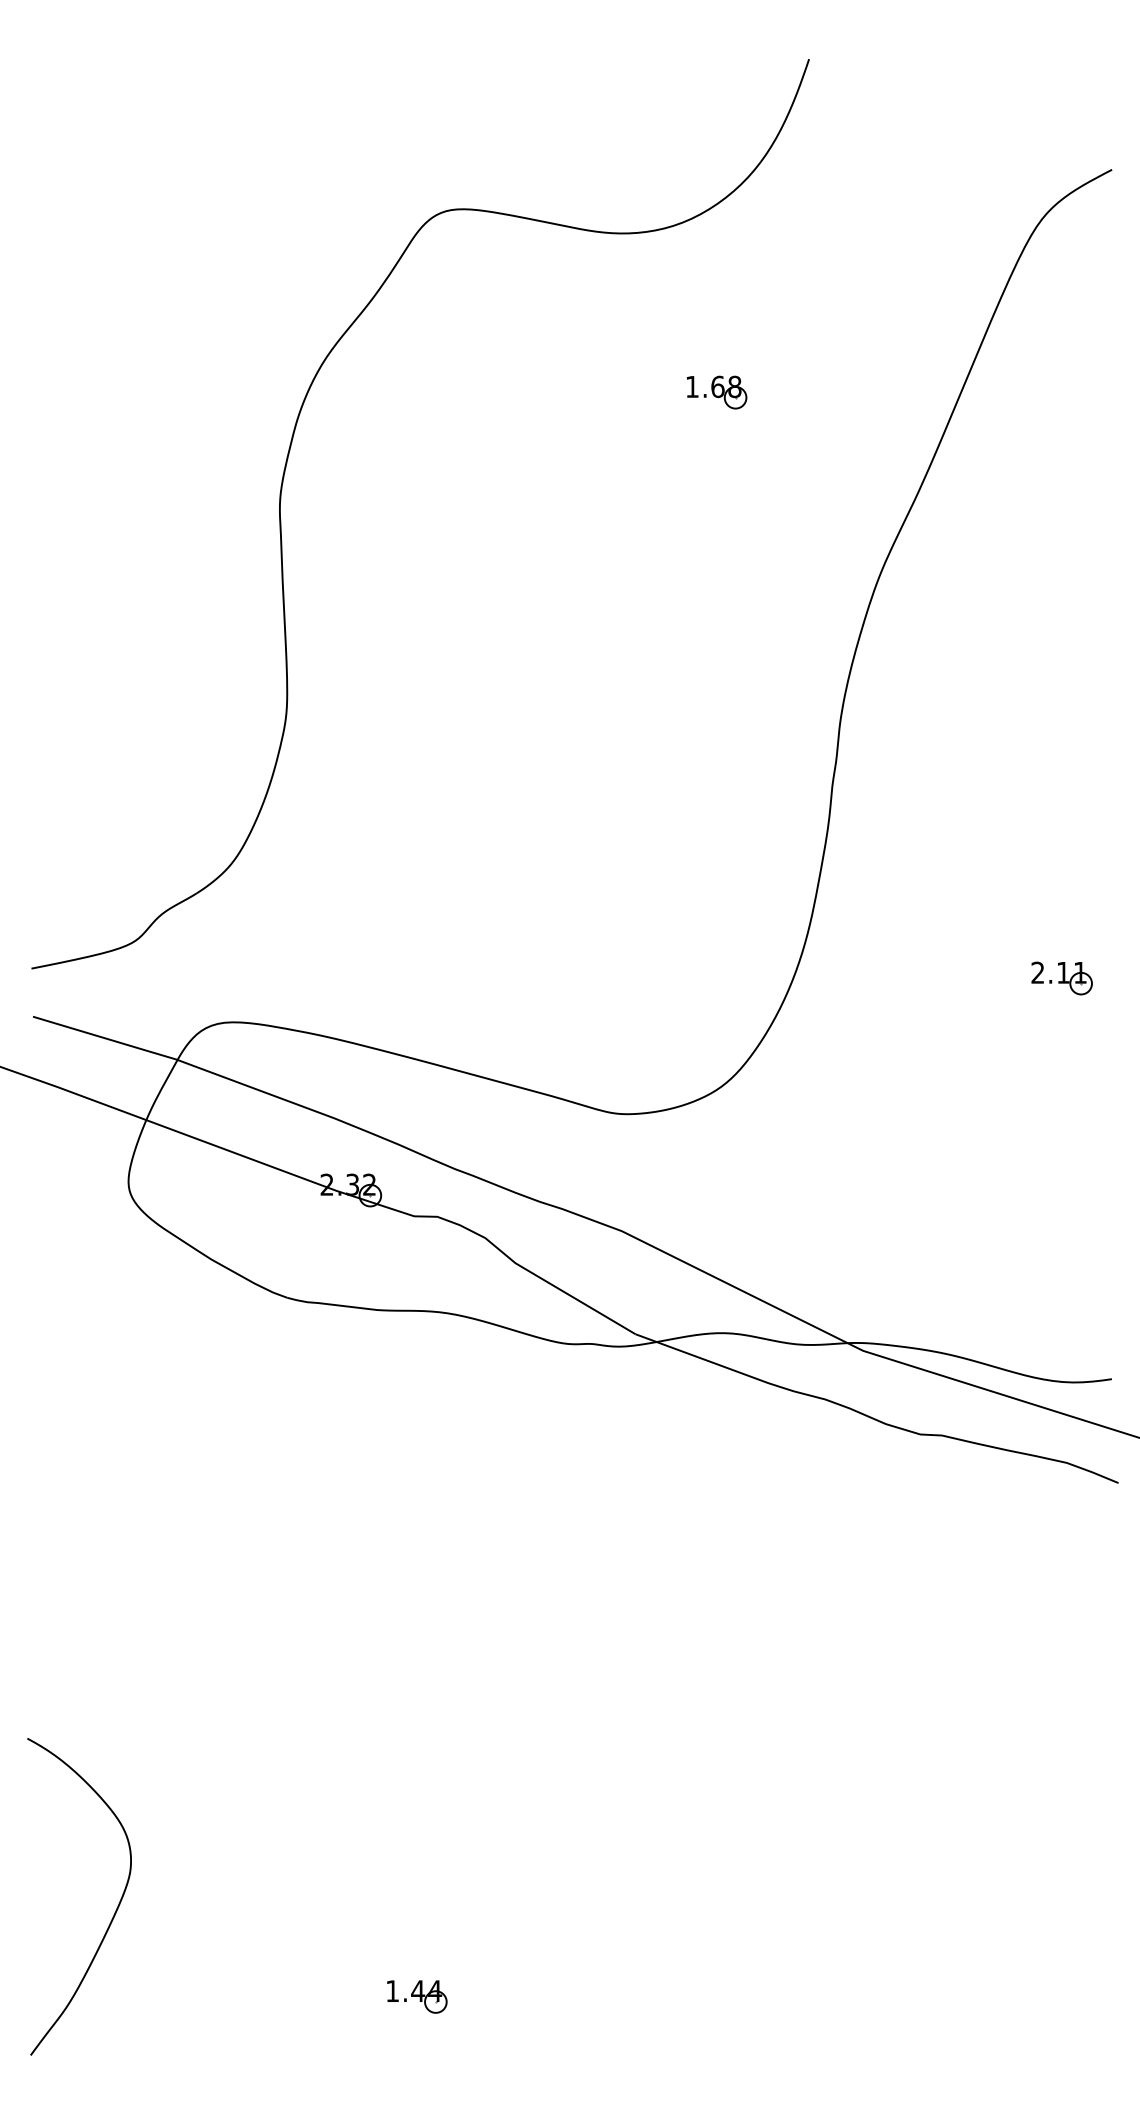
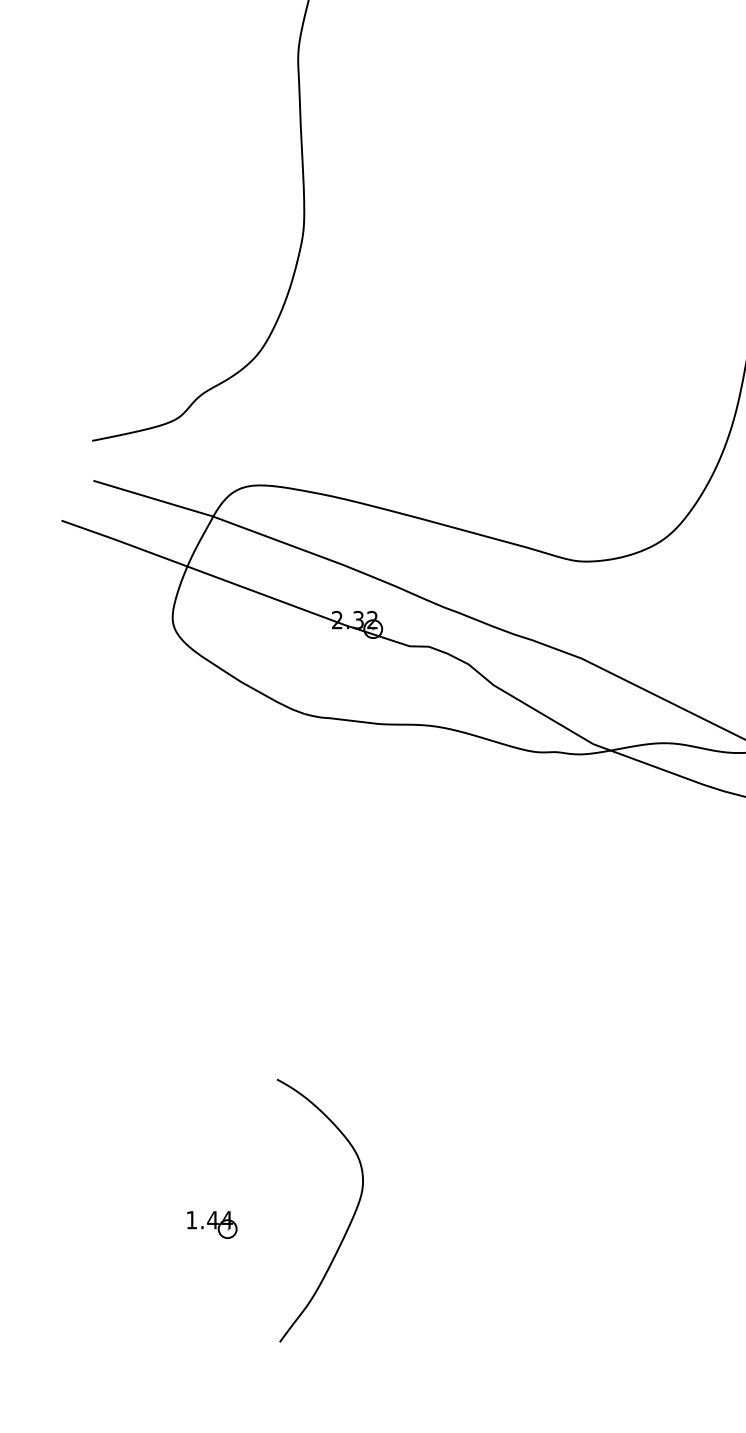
curve: (113, 1914) -> (348, 1225), moved
part: (417, 1996) -> (212, 1224), moved

